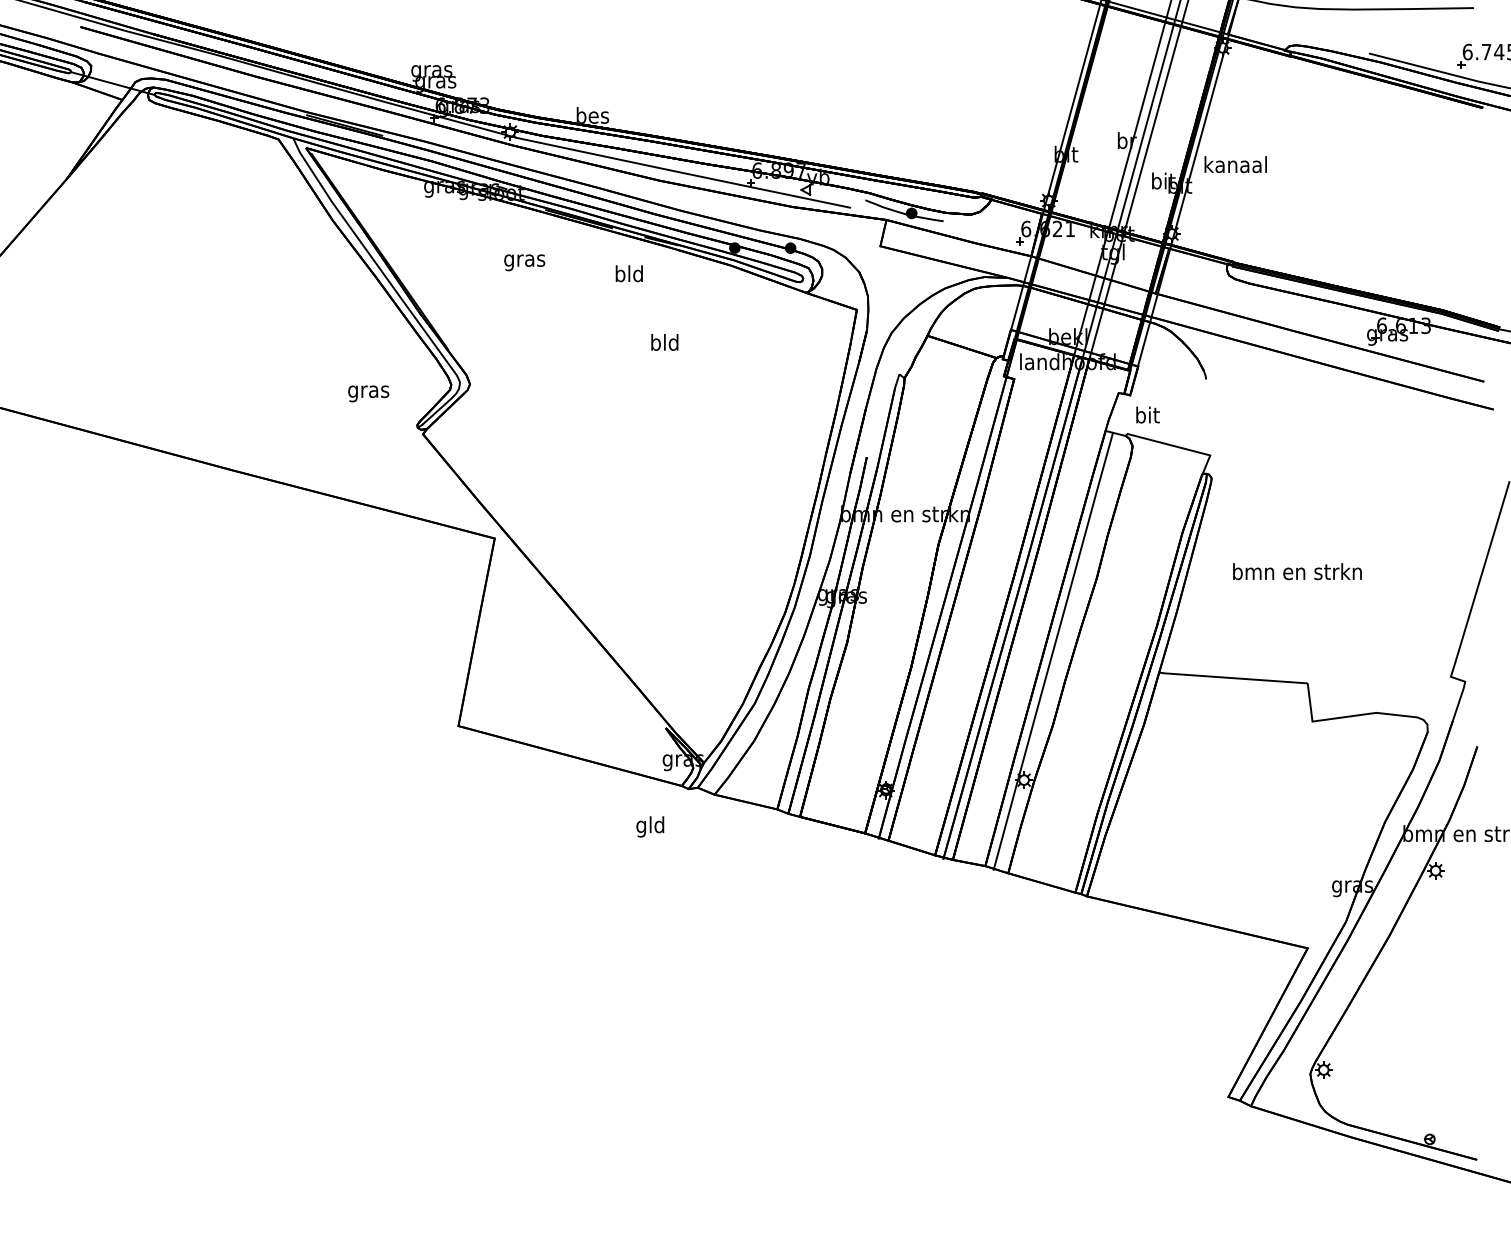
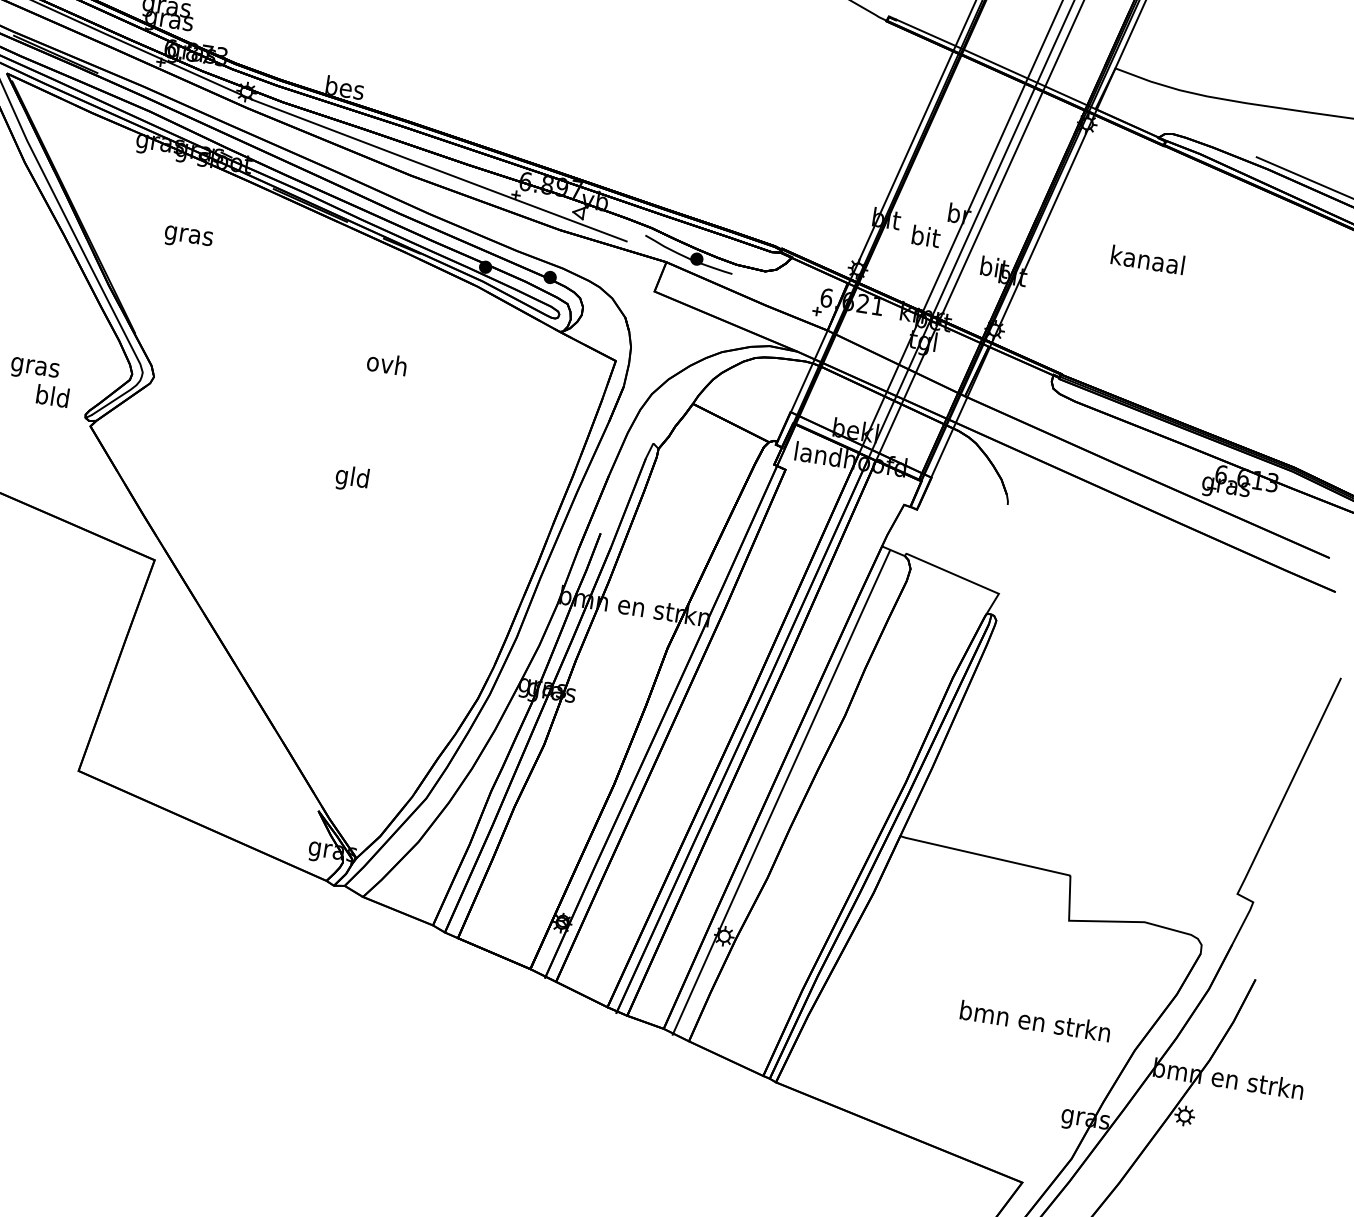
text: (1235, 164) -> (1147, 259), moved
text: (524, 262) -> (188, 237), moved
text: (628, 273) -> (51, 395), moved
text: (664, 342) -> (386, 363), bld -> ovh
text: (1147, 414) -> (925, 235), moved
text: (1297, 571) -> (1035, 1021), moved
text: (650, 826) -> (352, 478), moved

